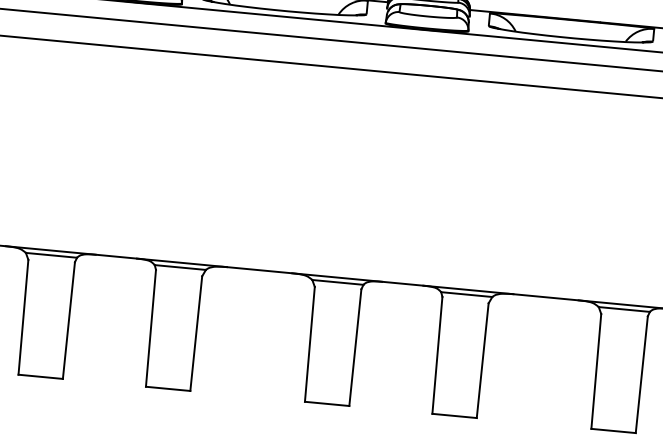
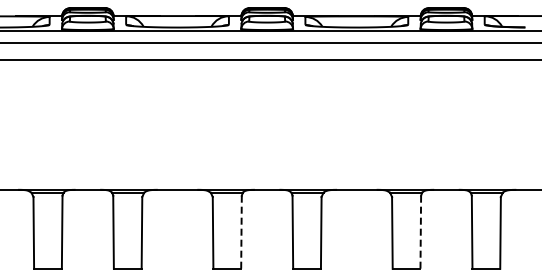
line: (355, 348) -> (241, 232), solid -> dashed
line: (641, 375) -> (420, 232), solid -> dashed

